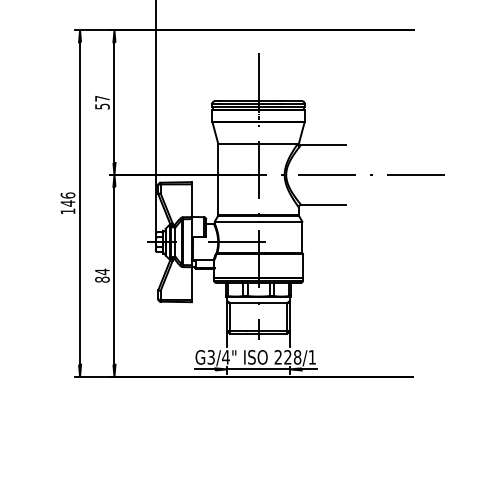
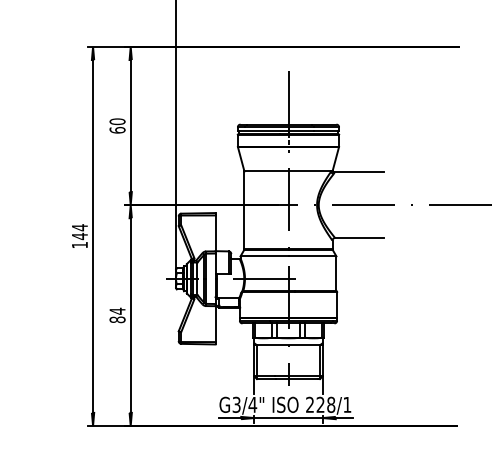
text: (102, 102) -> (117, 125), 57 -> 60
text: (67, 195) -> (79, 227), 146 -> 144

